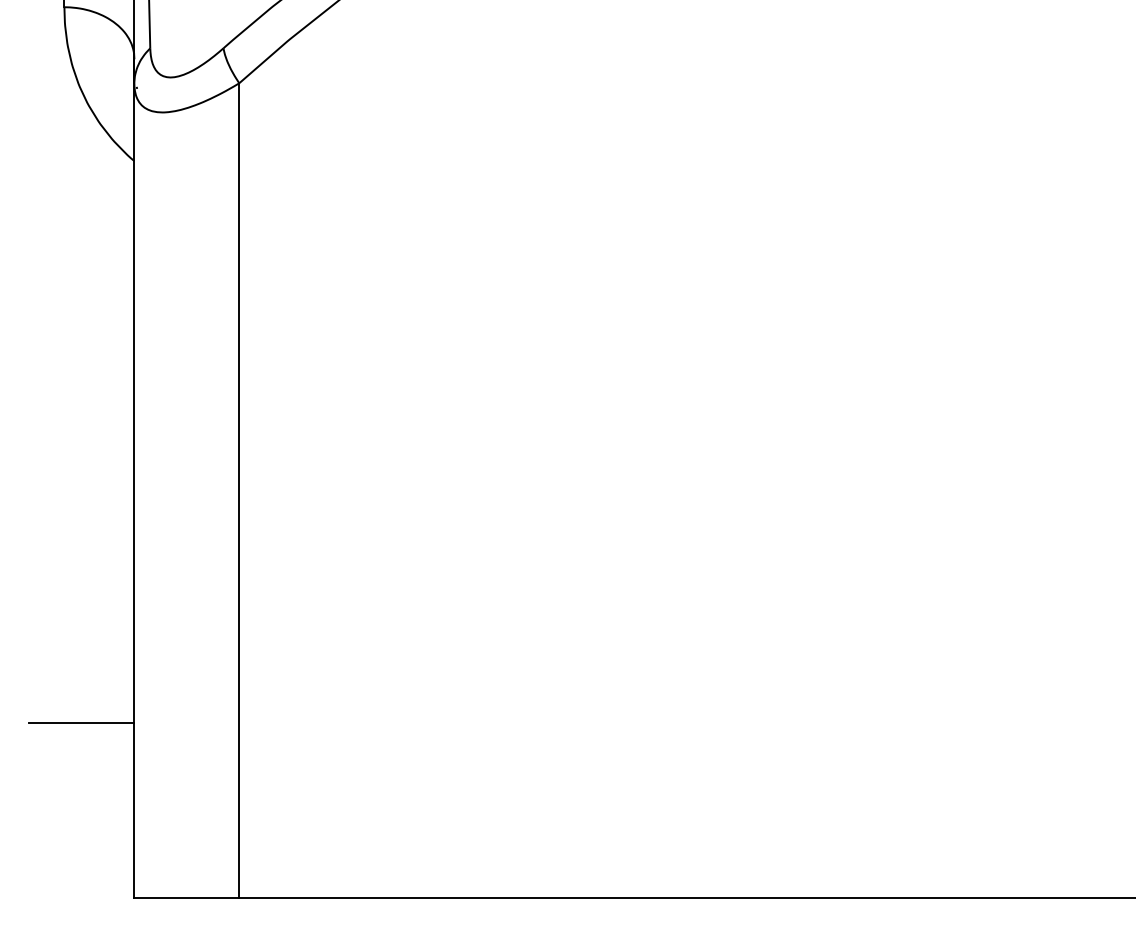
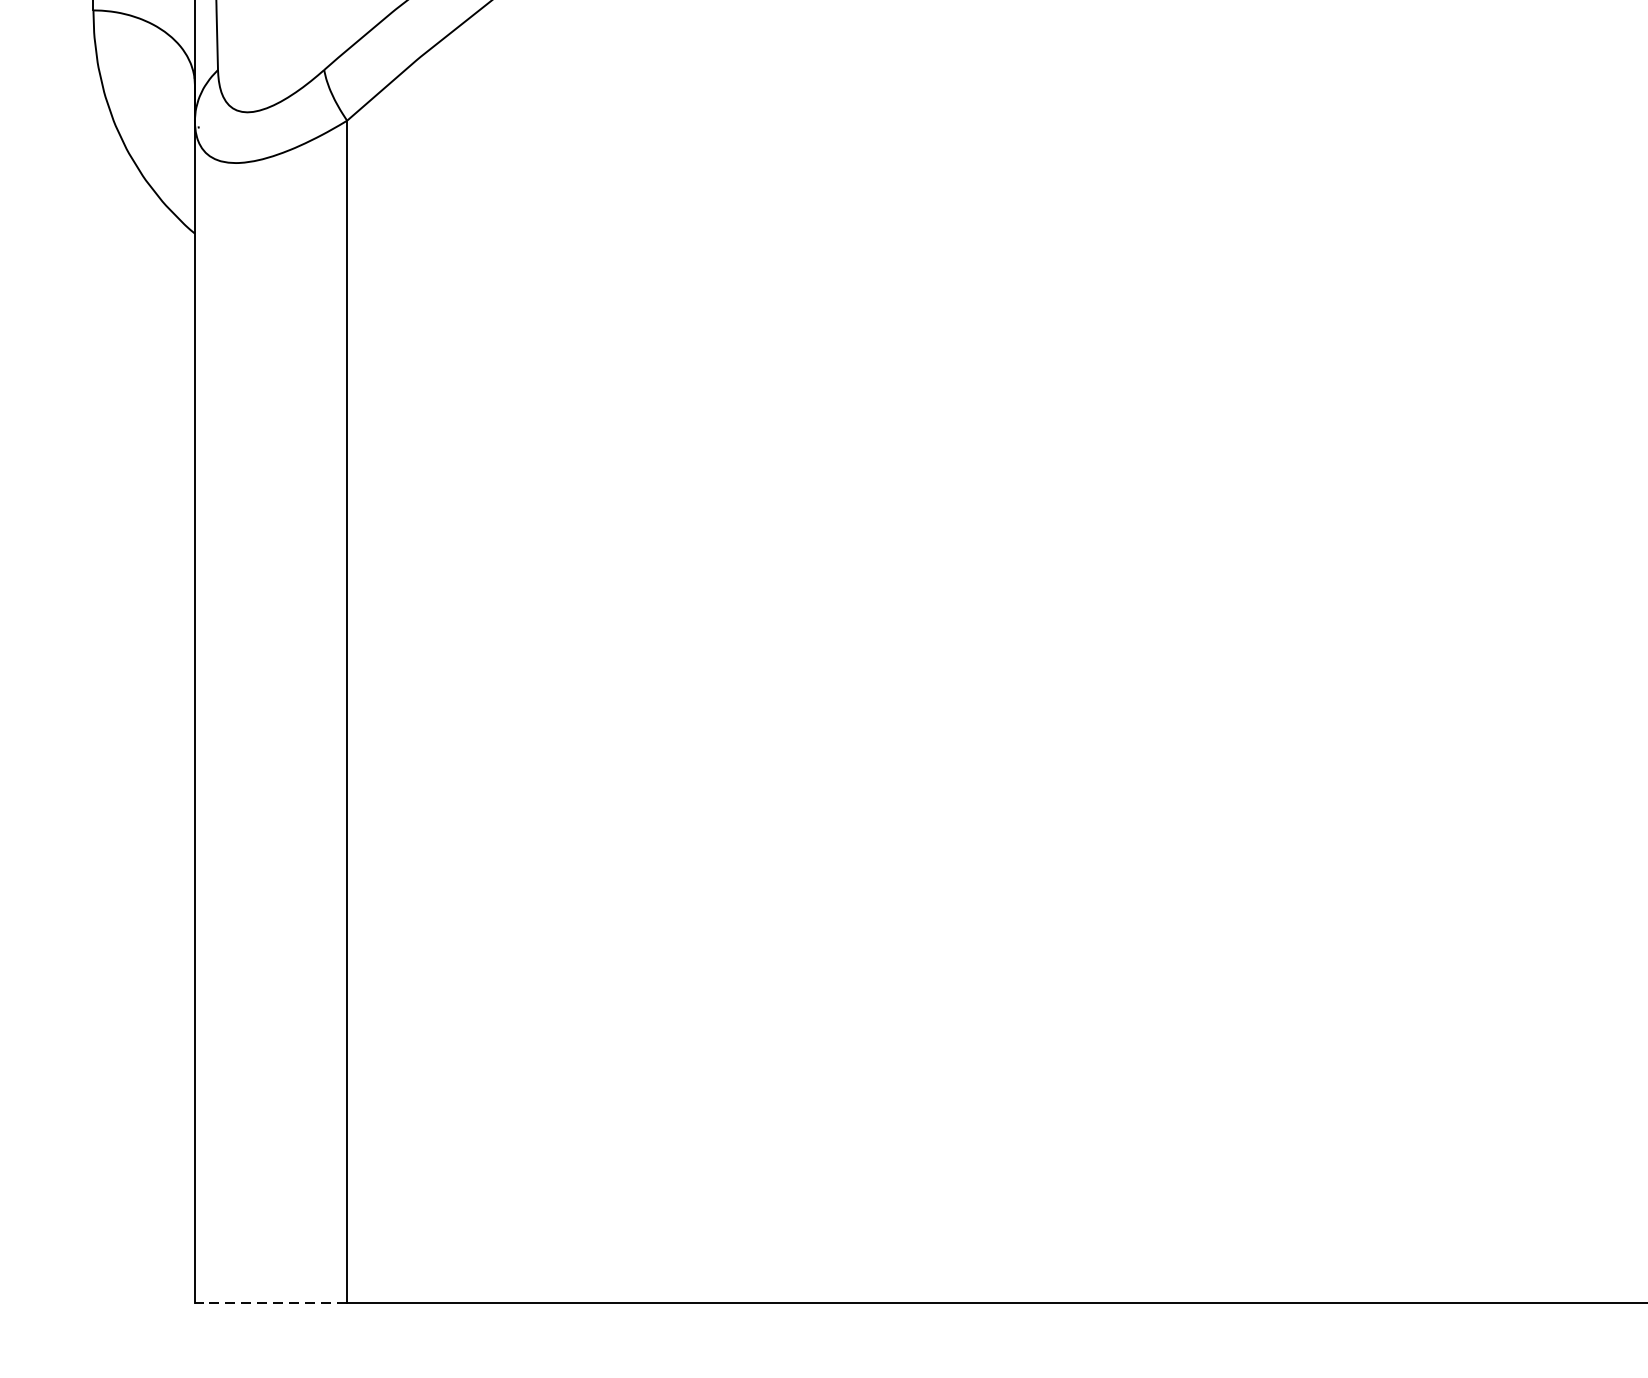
line: (81, 723) -> (118, 1049), removed
line: (186, 898) -> (270, 1303), solid -> dashed

